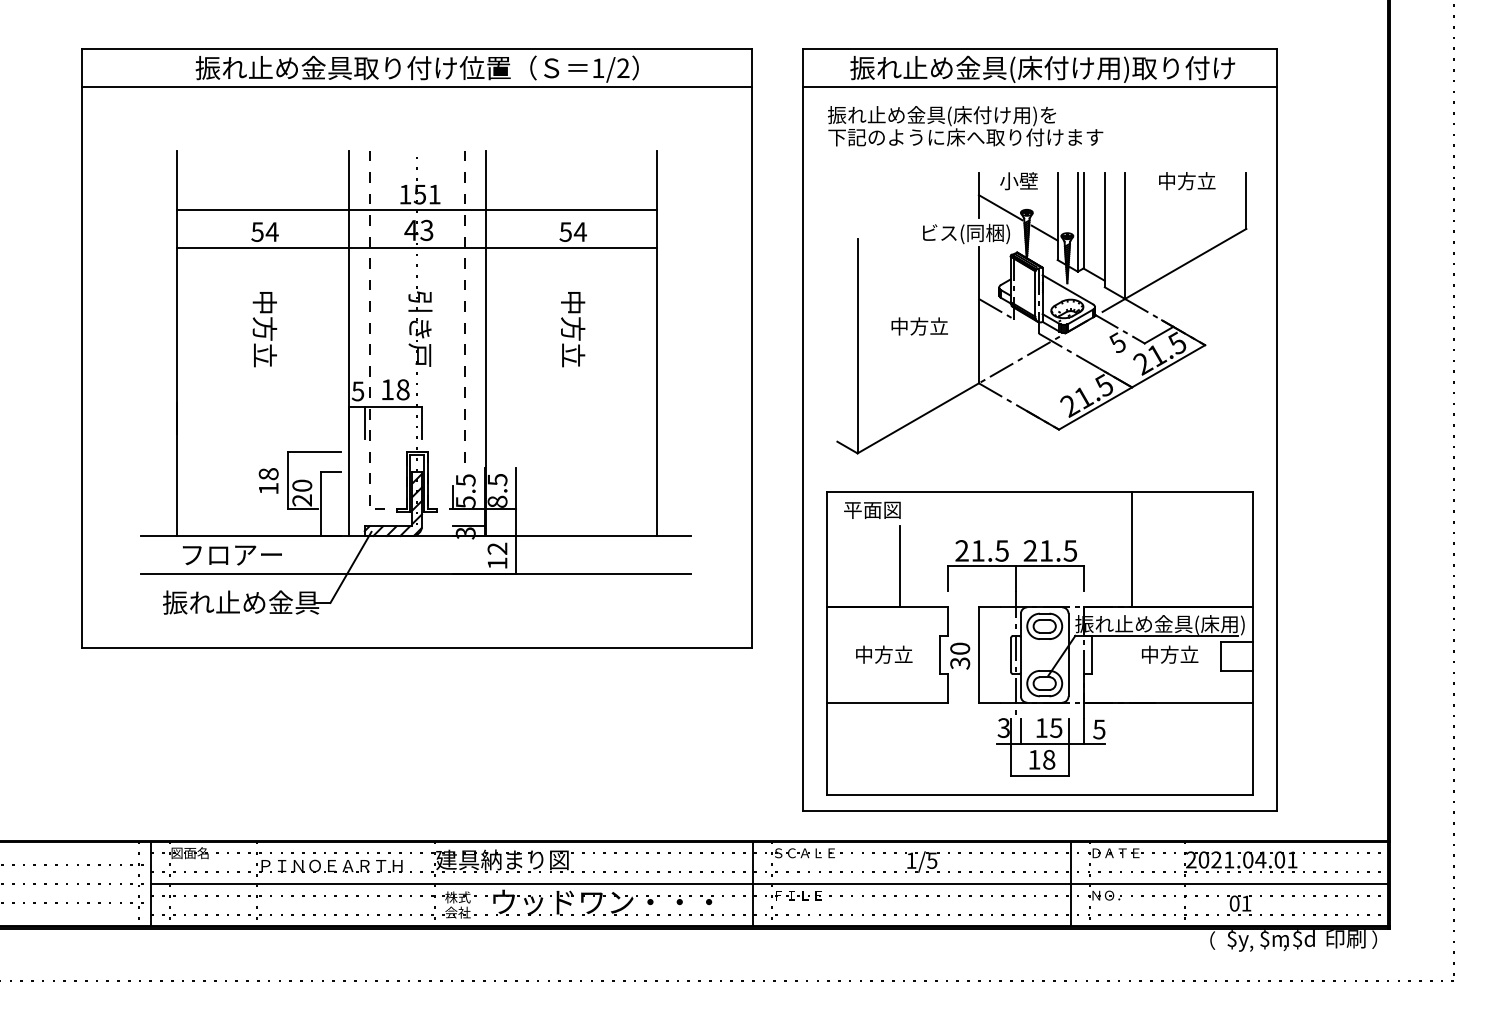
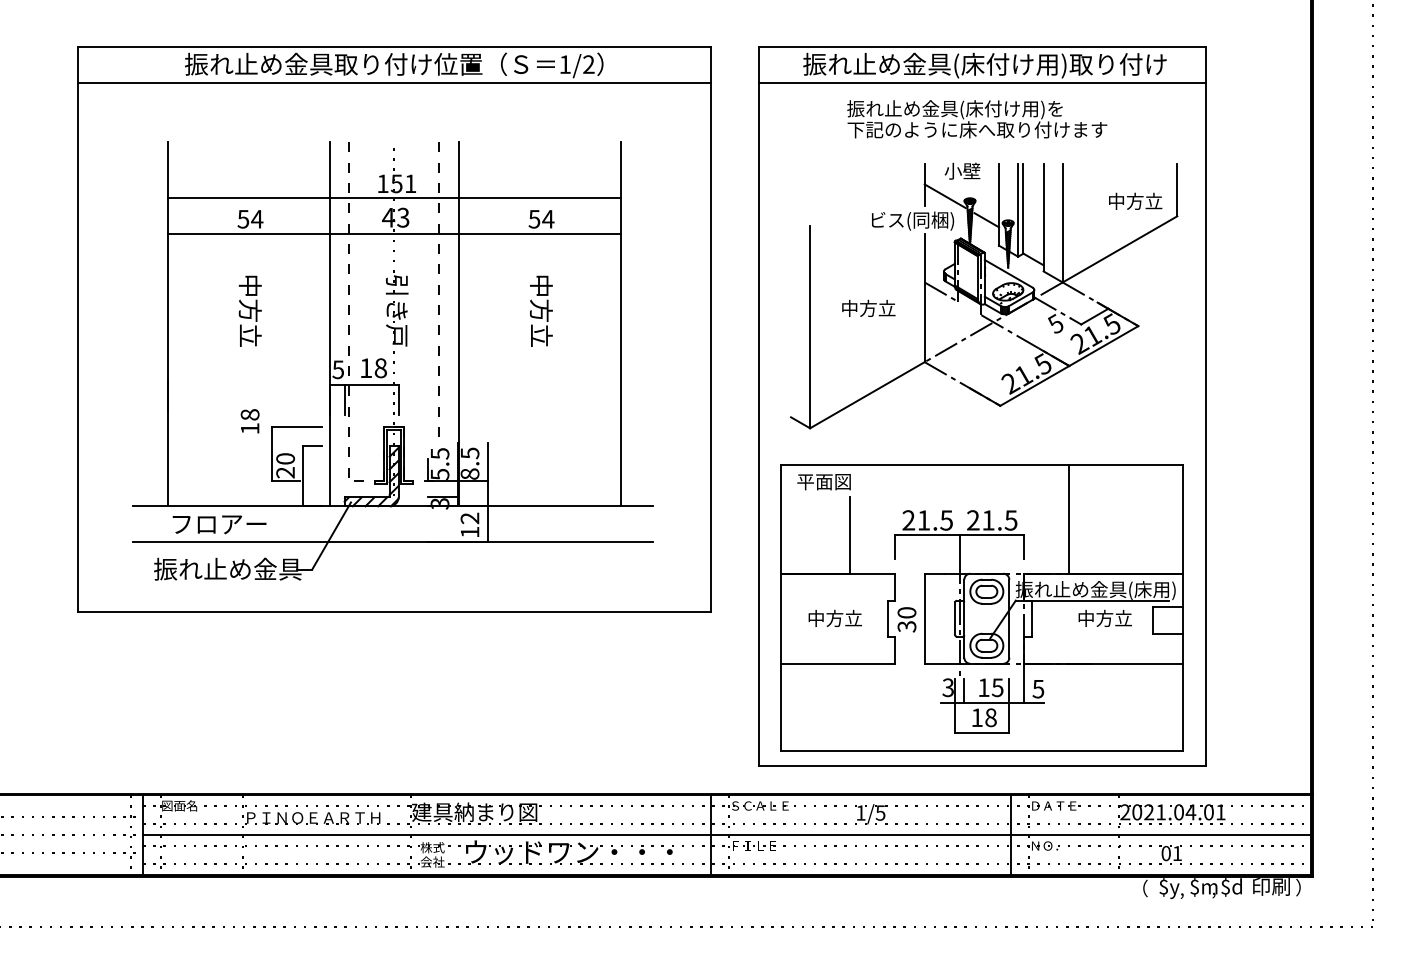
text: (965, 126) -> (977, 119), moved
text: (1187, 181) -> (1135, 201), moved
text: (268, 480) -> (249, 420), moved

